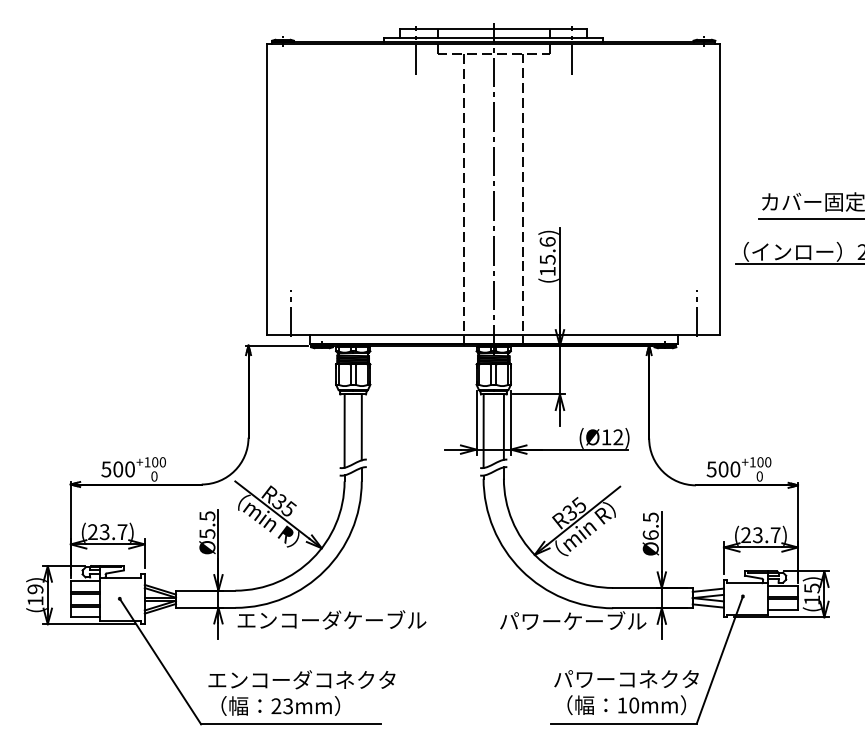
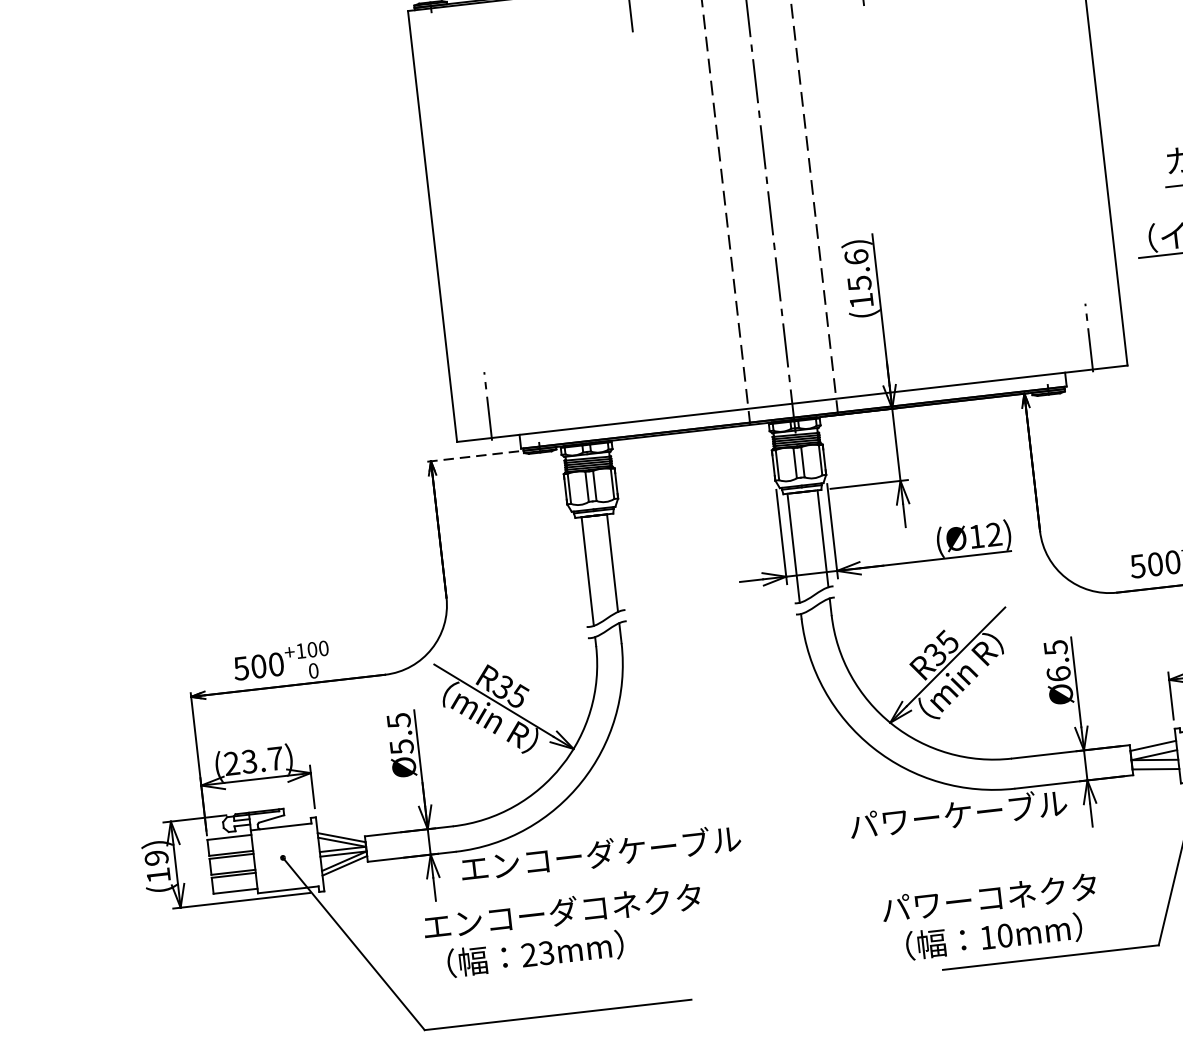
line: (277, 345) -> (473, 456), solid -> dashed
text: (301, 692) -> (563, 930), moved
text: (626, 692) -> (991, 917), moved

